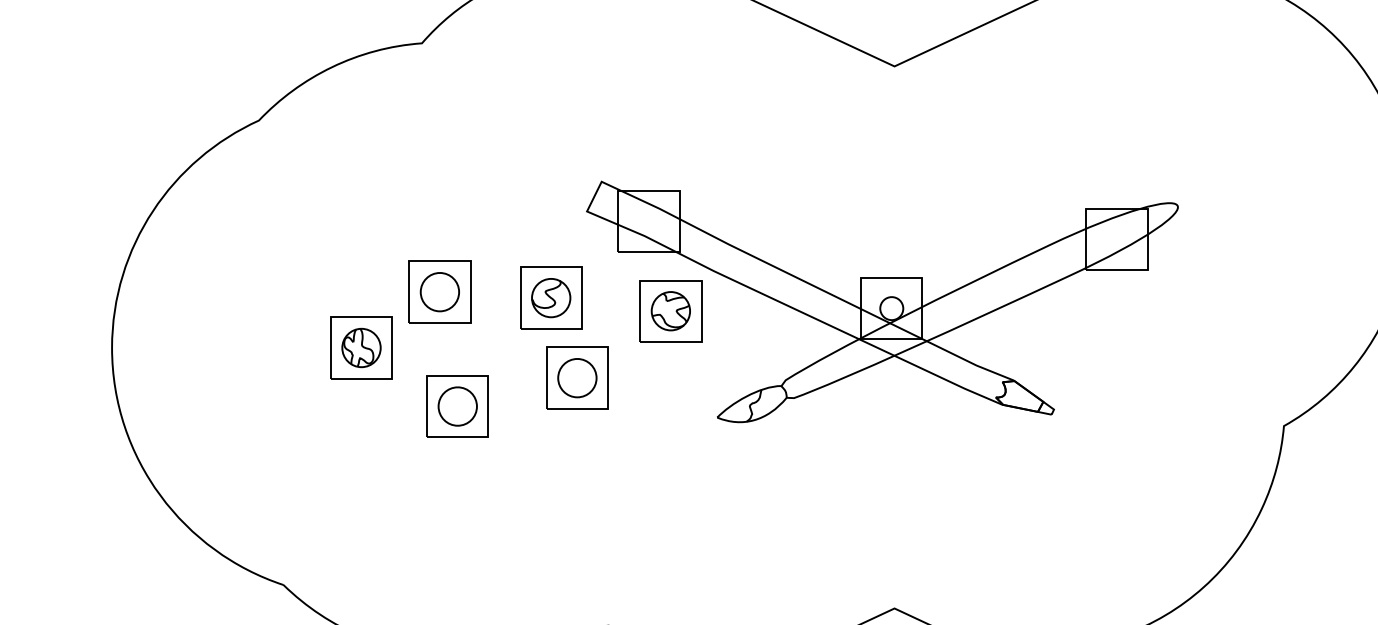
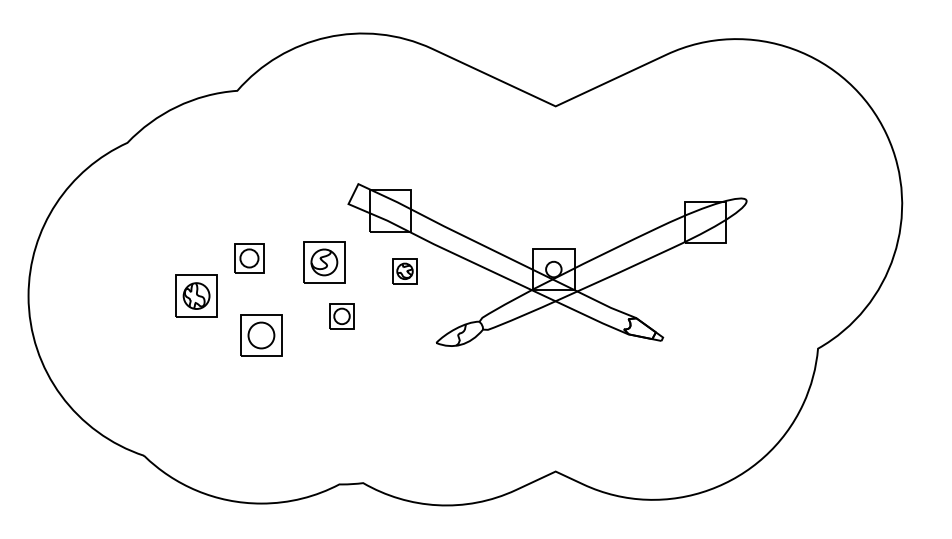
part: (440, 292) -> (249, 258), size x0.7
part: (670, 311) -> (404, 271), size x0.6
part: (576, 378) -> (341, 316), size x0.6

